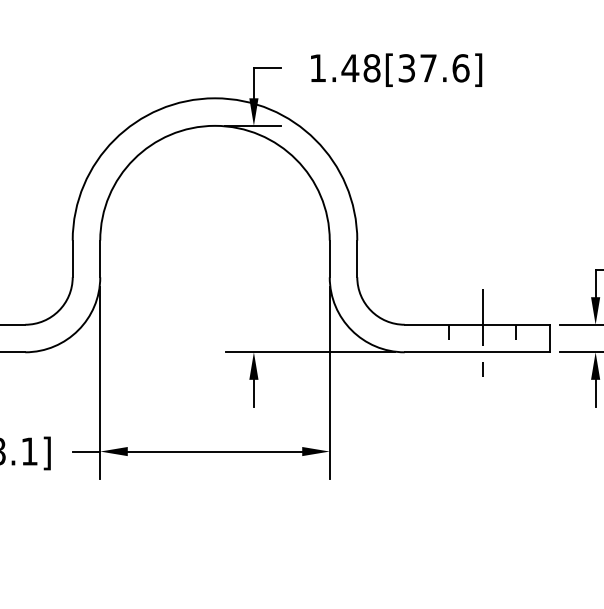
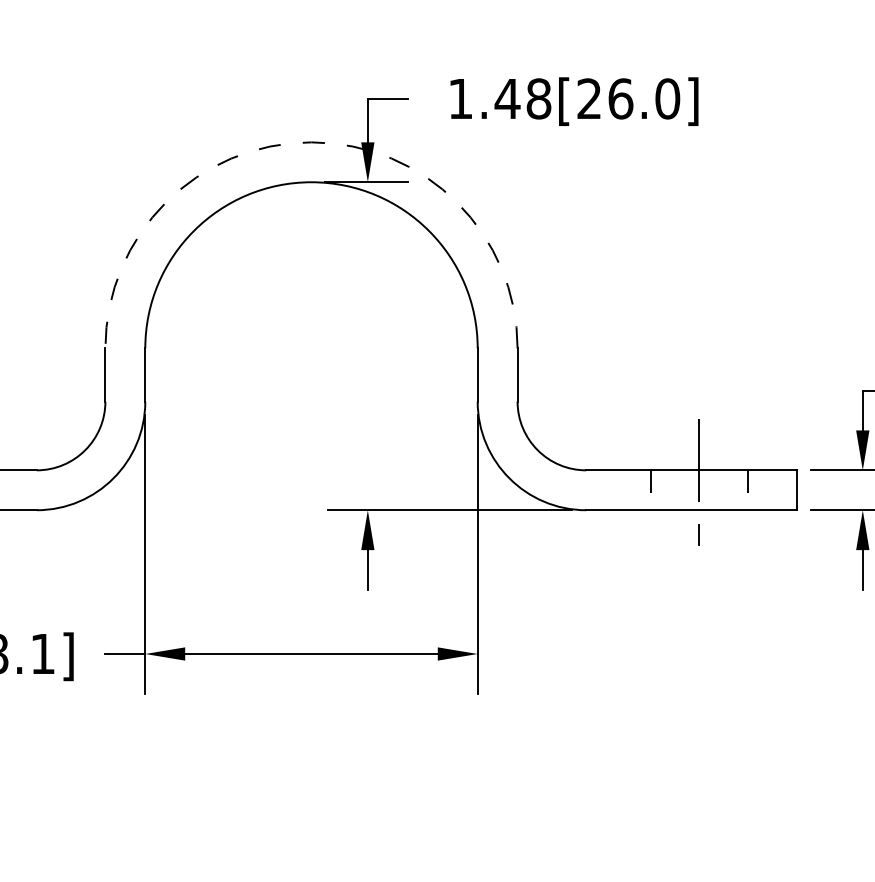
text: (433, 68) -> (627, 99), 1.48[37.6] -> 1.48[26.0]
arc: (215, 98) -> (312, 142), solid -> dashed

